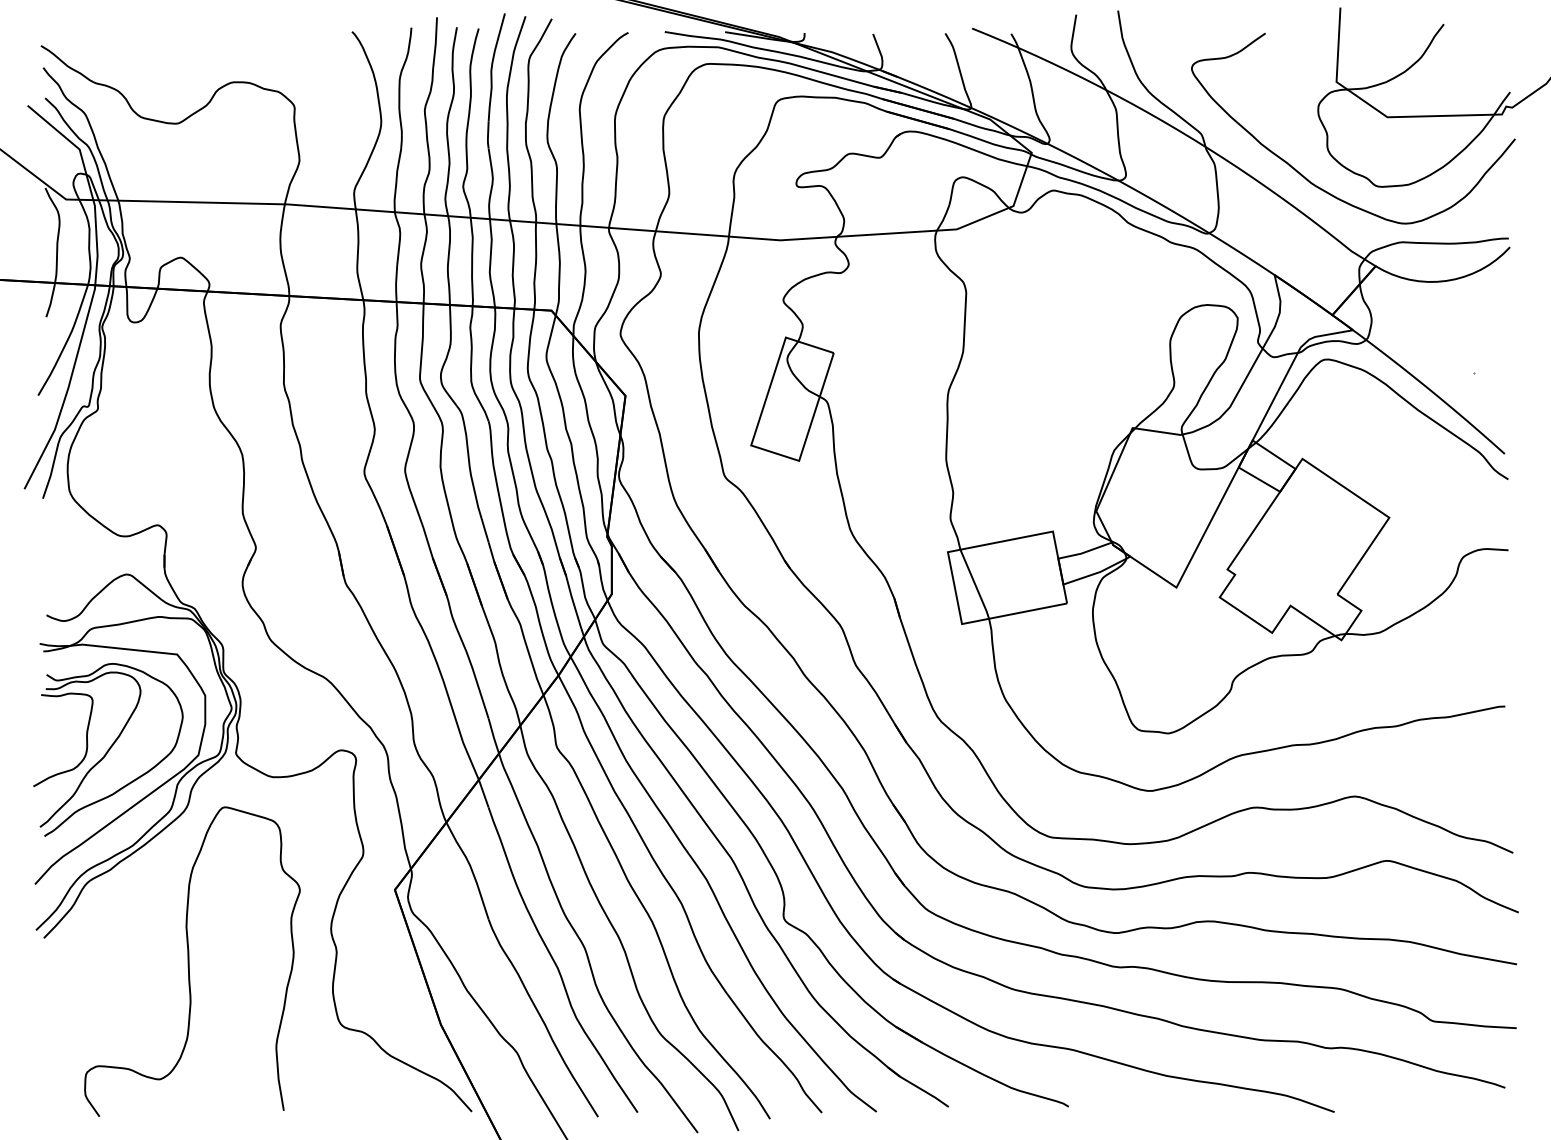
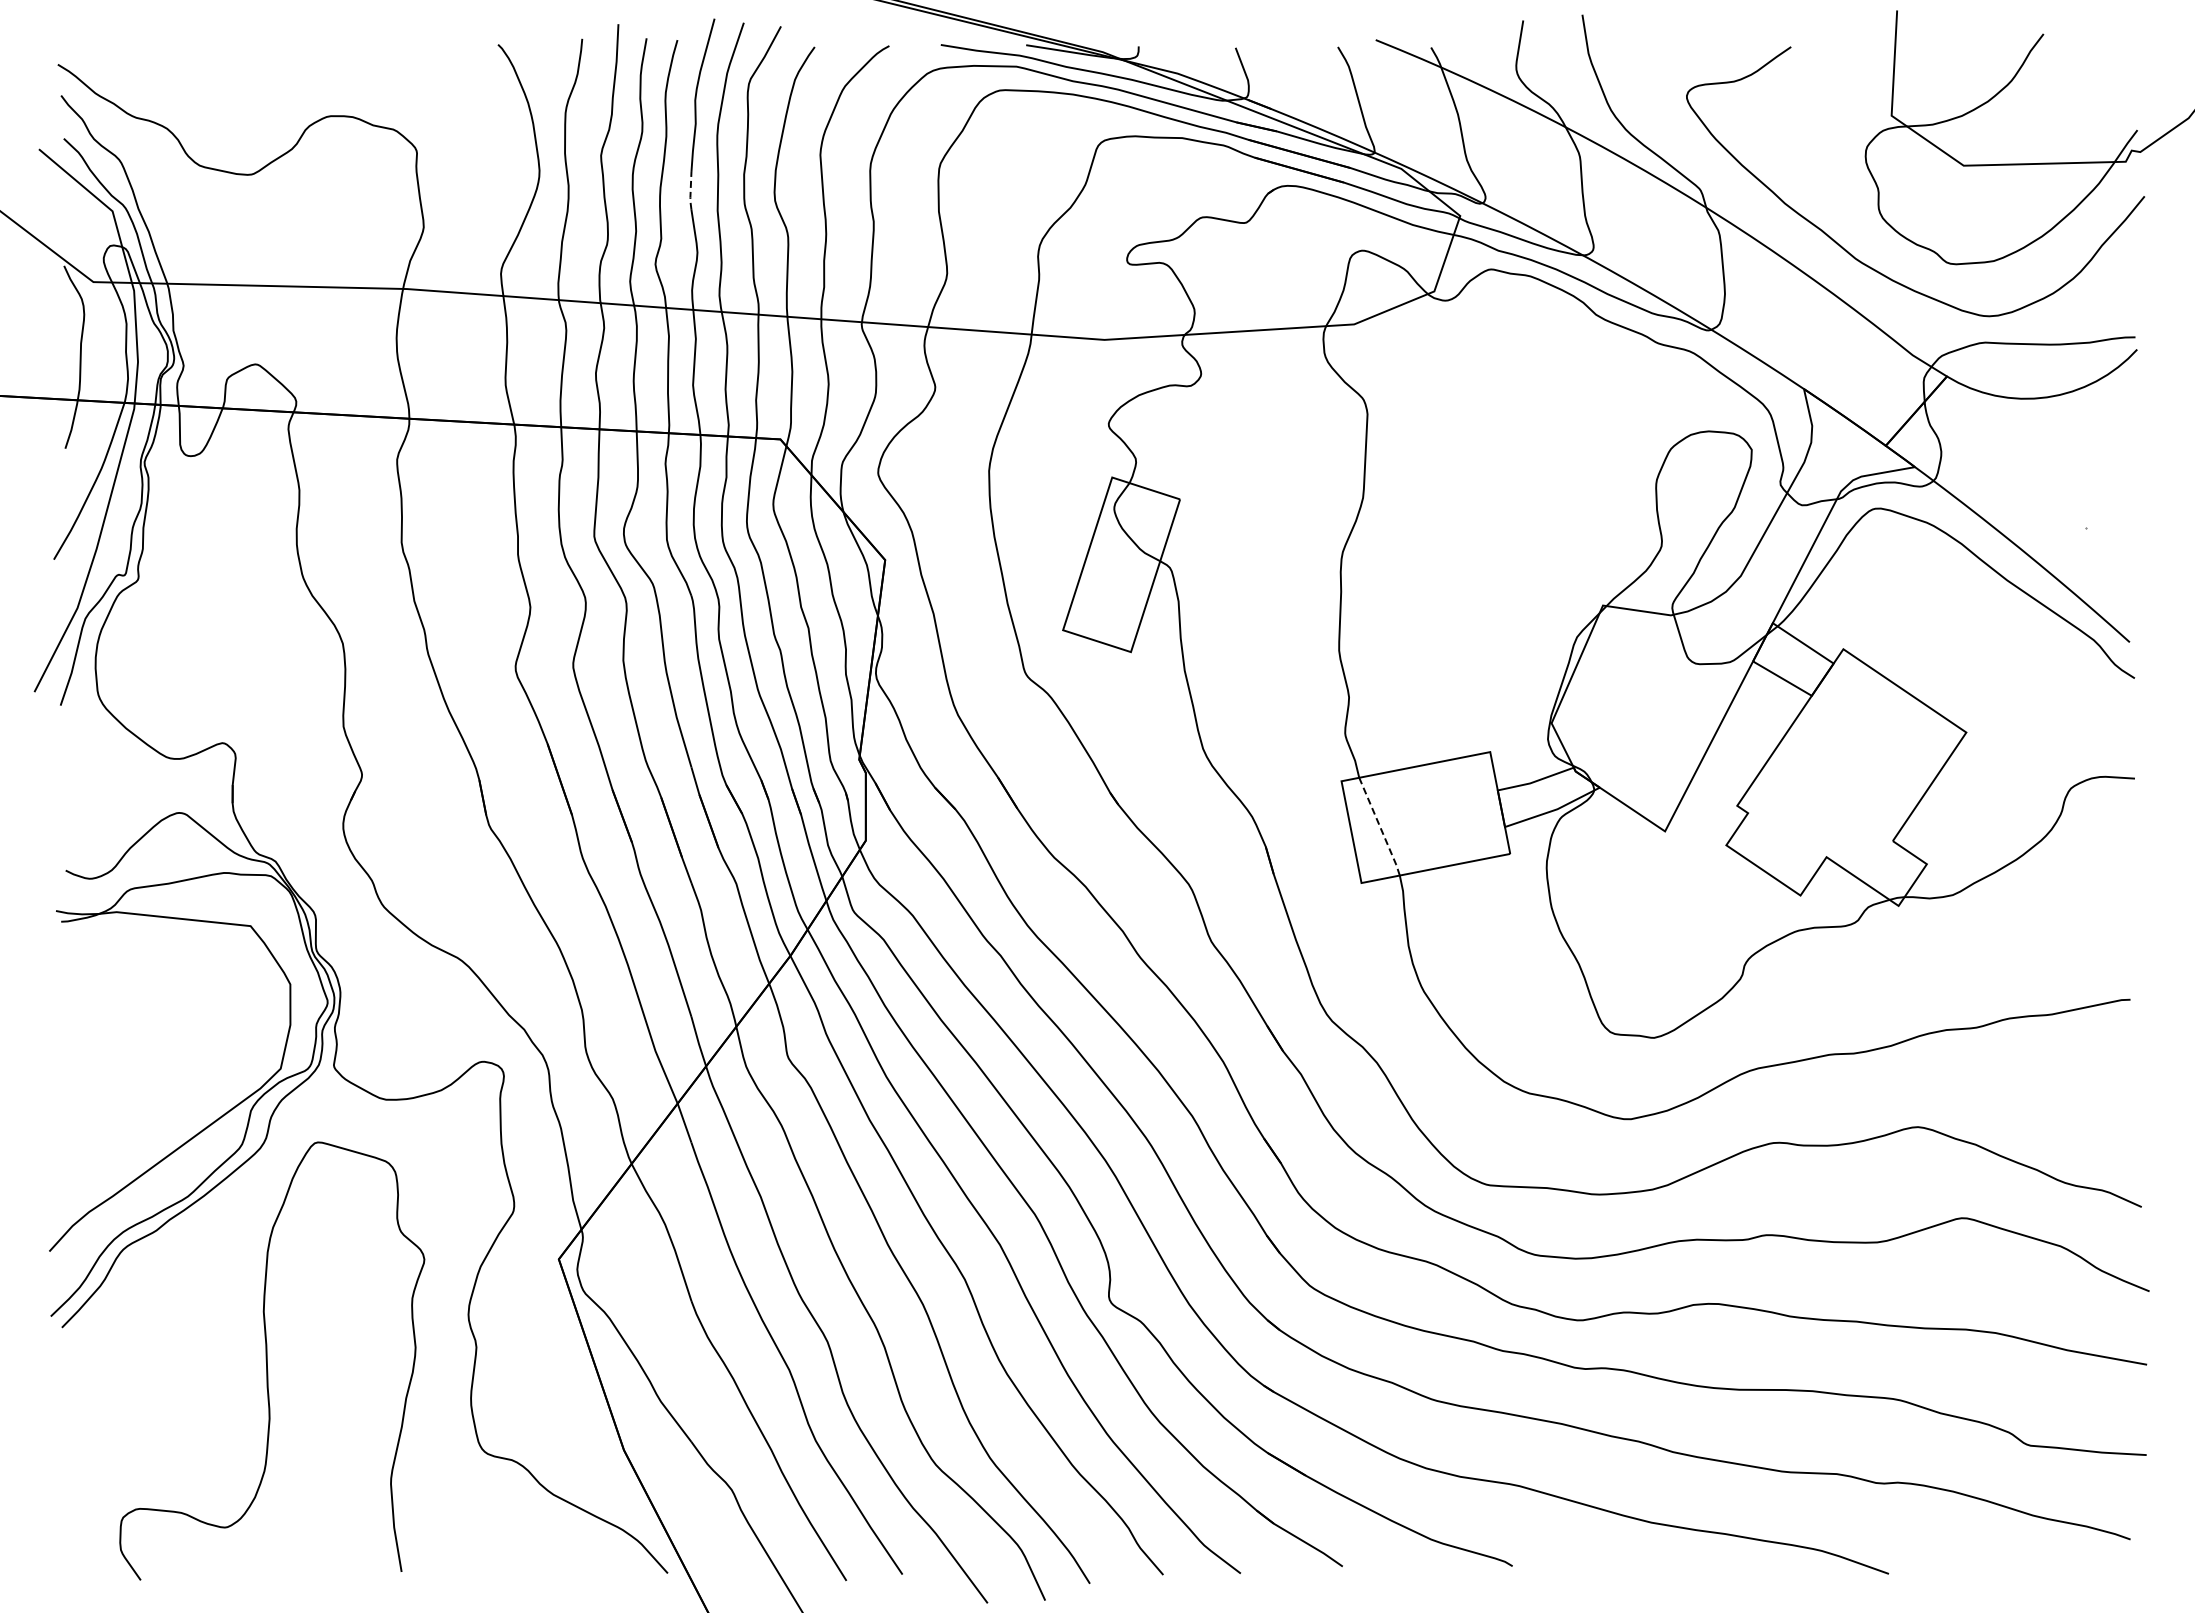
line: (487, 135) -> (690, 191), solid -> dashed
line: (975, 584) -> (1380, 827), solid -> dashed
part: (108, 750) -> (153, 1061), removed

